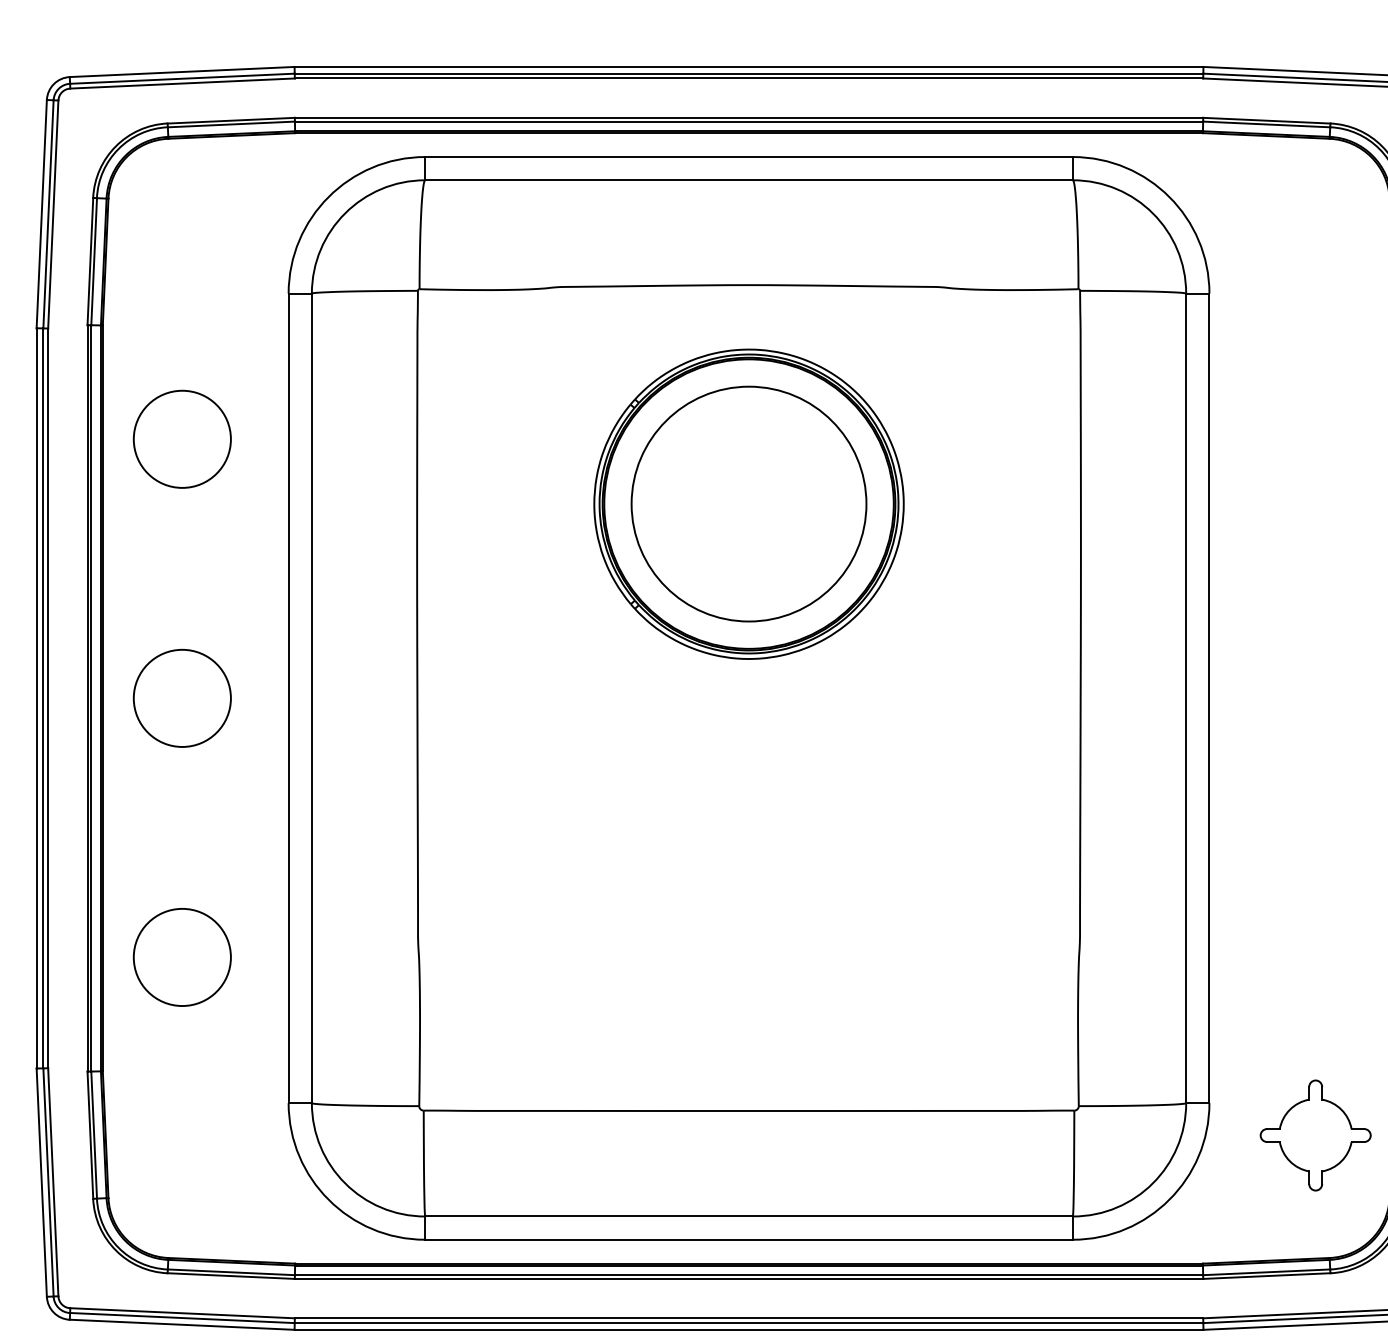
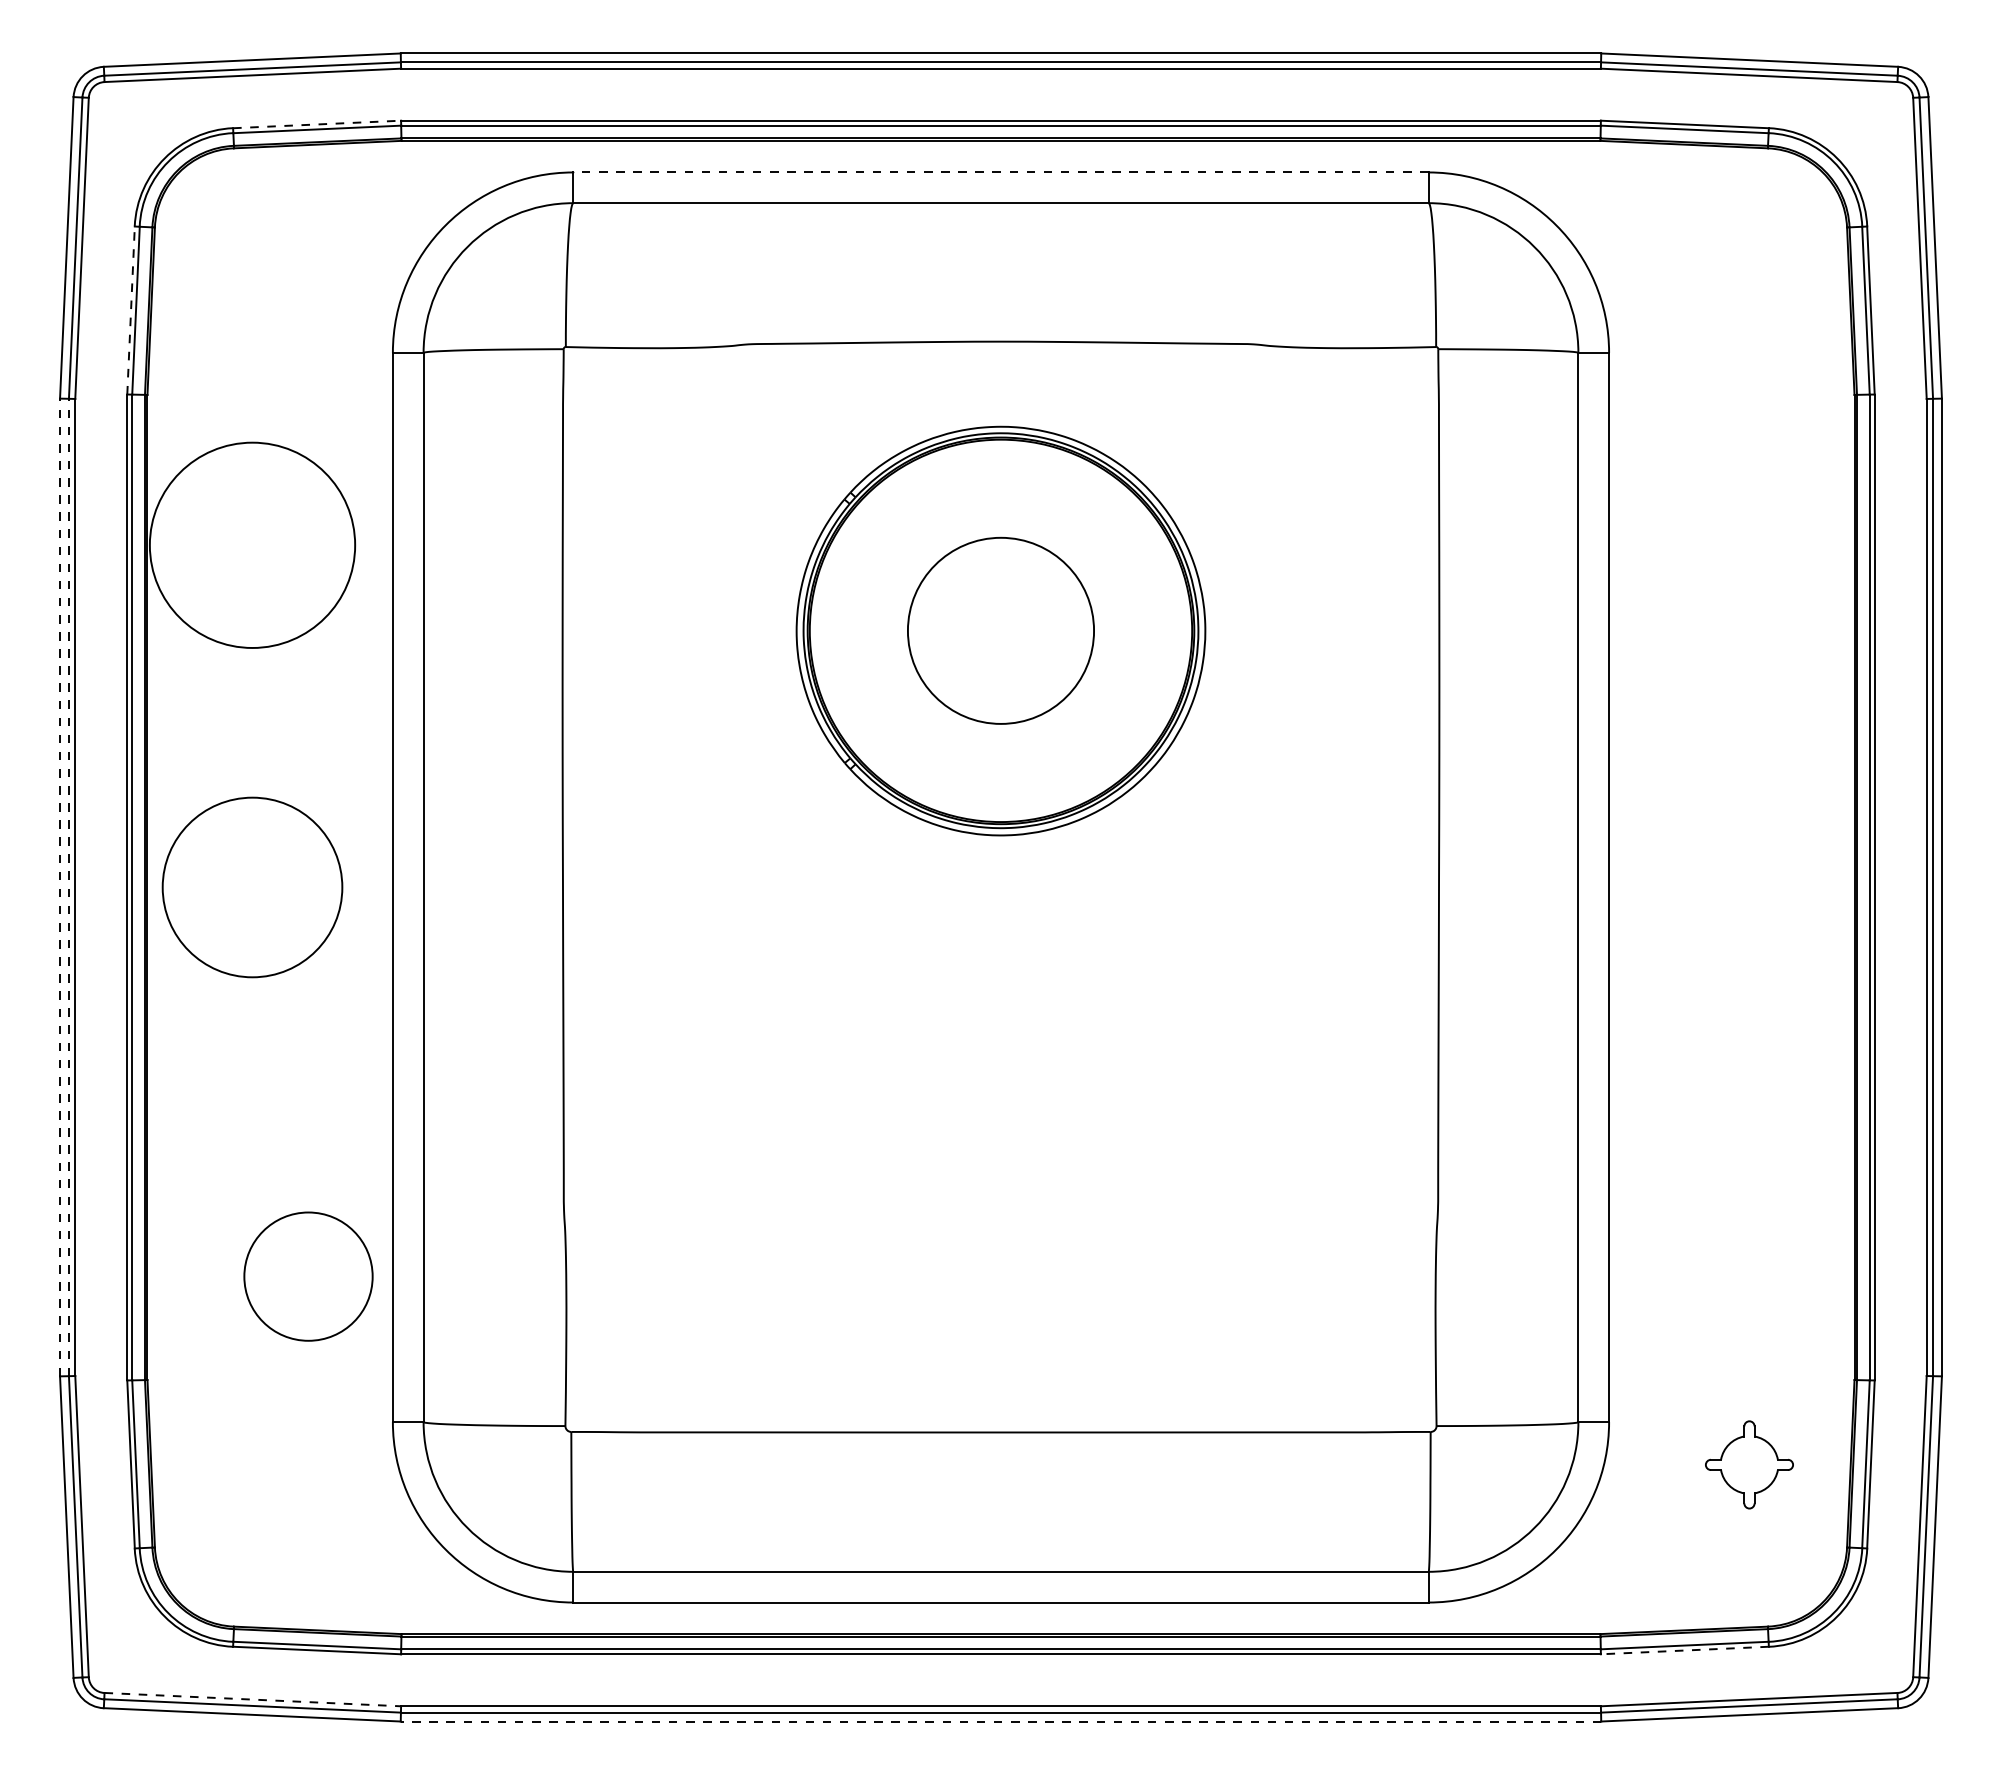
line: (231, 120) -> (317, 124), solid -> dashed
line: (748, 157) -> (1000, 172), solid -> dashed
line: (90, 261) -> (131, 310), solid -> dashed
circle: (182, 439) -> (252, 545), size x1.6
circle: (748, 503) -> (1000, 630), size x0.6
line: (36, 698) -> (60, 887), solid -> dashed
line: (43, 698) -> (68, 887), solid -> dashed
circle: (182, 698) -> (252, 887), size x1.4
circle: (182, 957) -> (308, 1276), moved
part: (1315, 1135) -> (1749, 1464), size x0.6
line: (1266, 1276) -> (1684, 1650), solid -> dashed
line: (183, 1313) -> (253, 1699), solid -> dashed
line: (748, 1329) -> (1000, 1721), solid -> dashed

